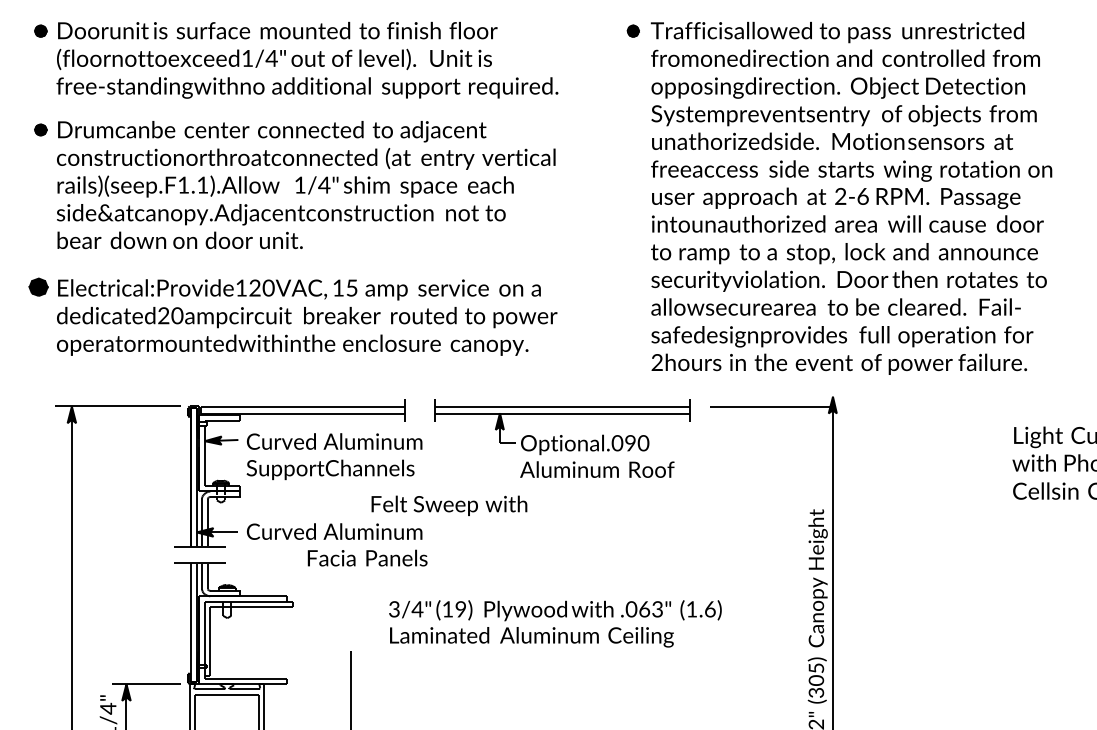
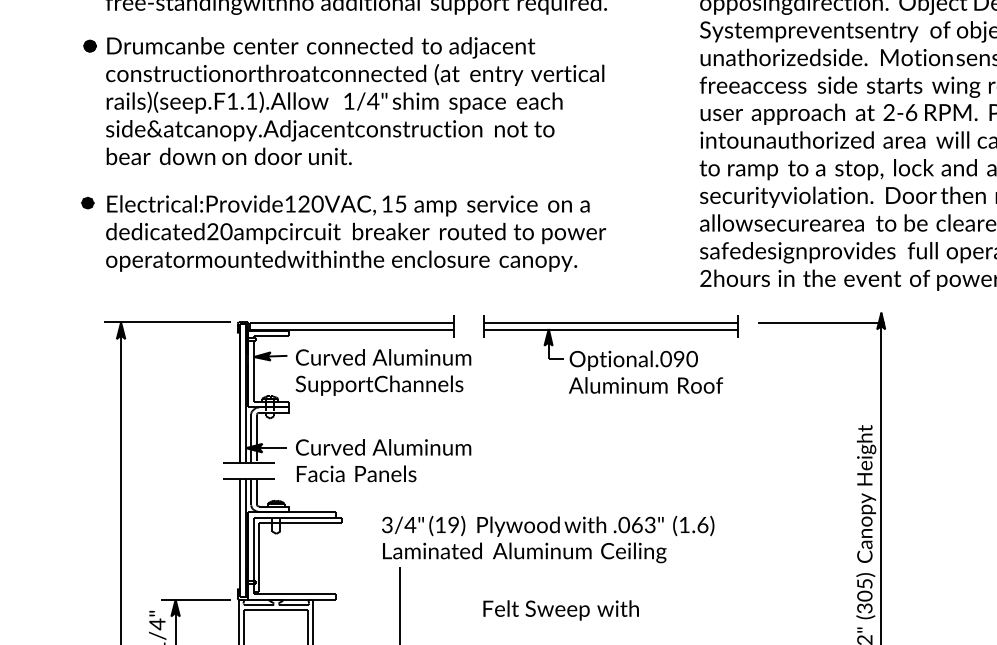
part: (38, 286) -> (87, 202), size x0.62
text: (449, 505) -> (561, 610), moved
text: (367, 557) -> (356, 473), moved
text: (555, 623) -> (548, 539), moved

